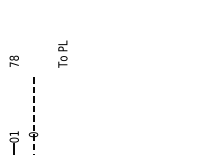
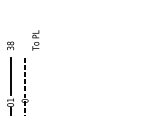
text: (62, 53) -> (35, 39), moved
text: (13, 64) -> (10, 48), 78 -> 38
line: (14, 101) -> (10, 76), added

